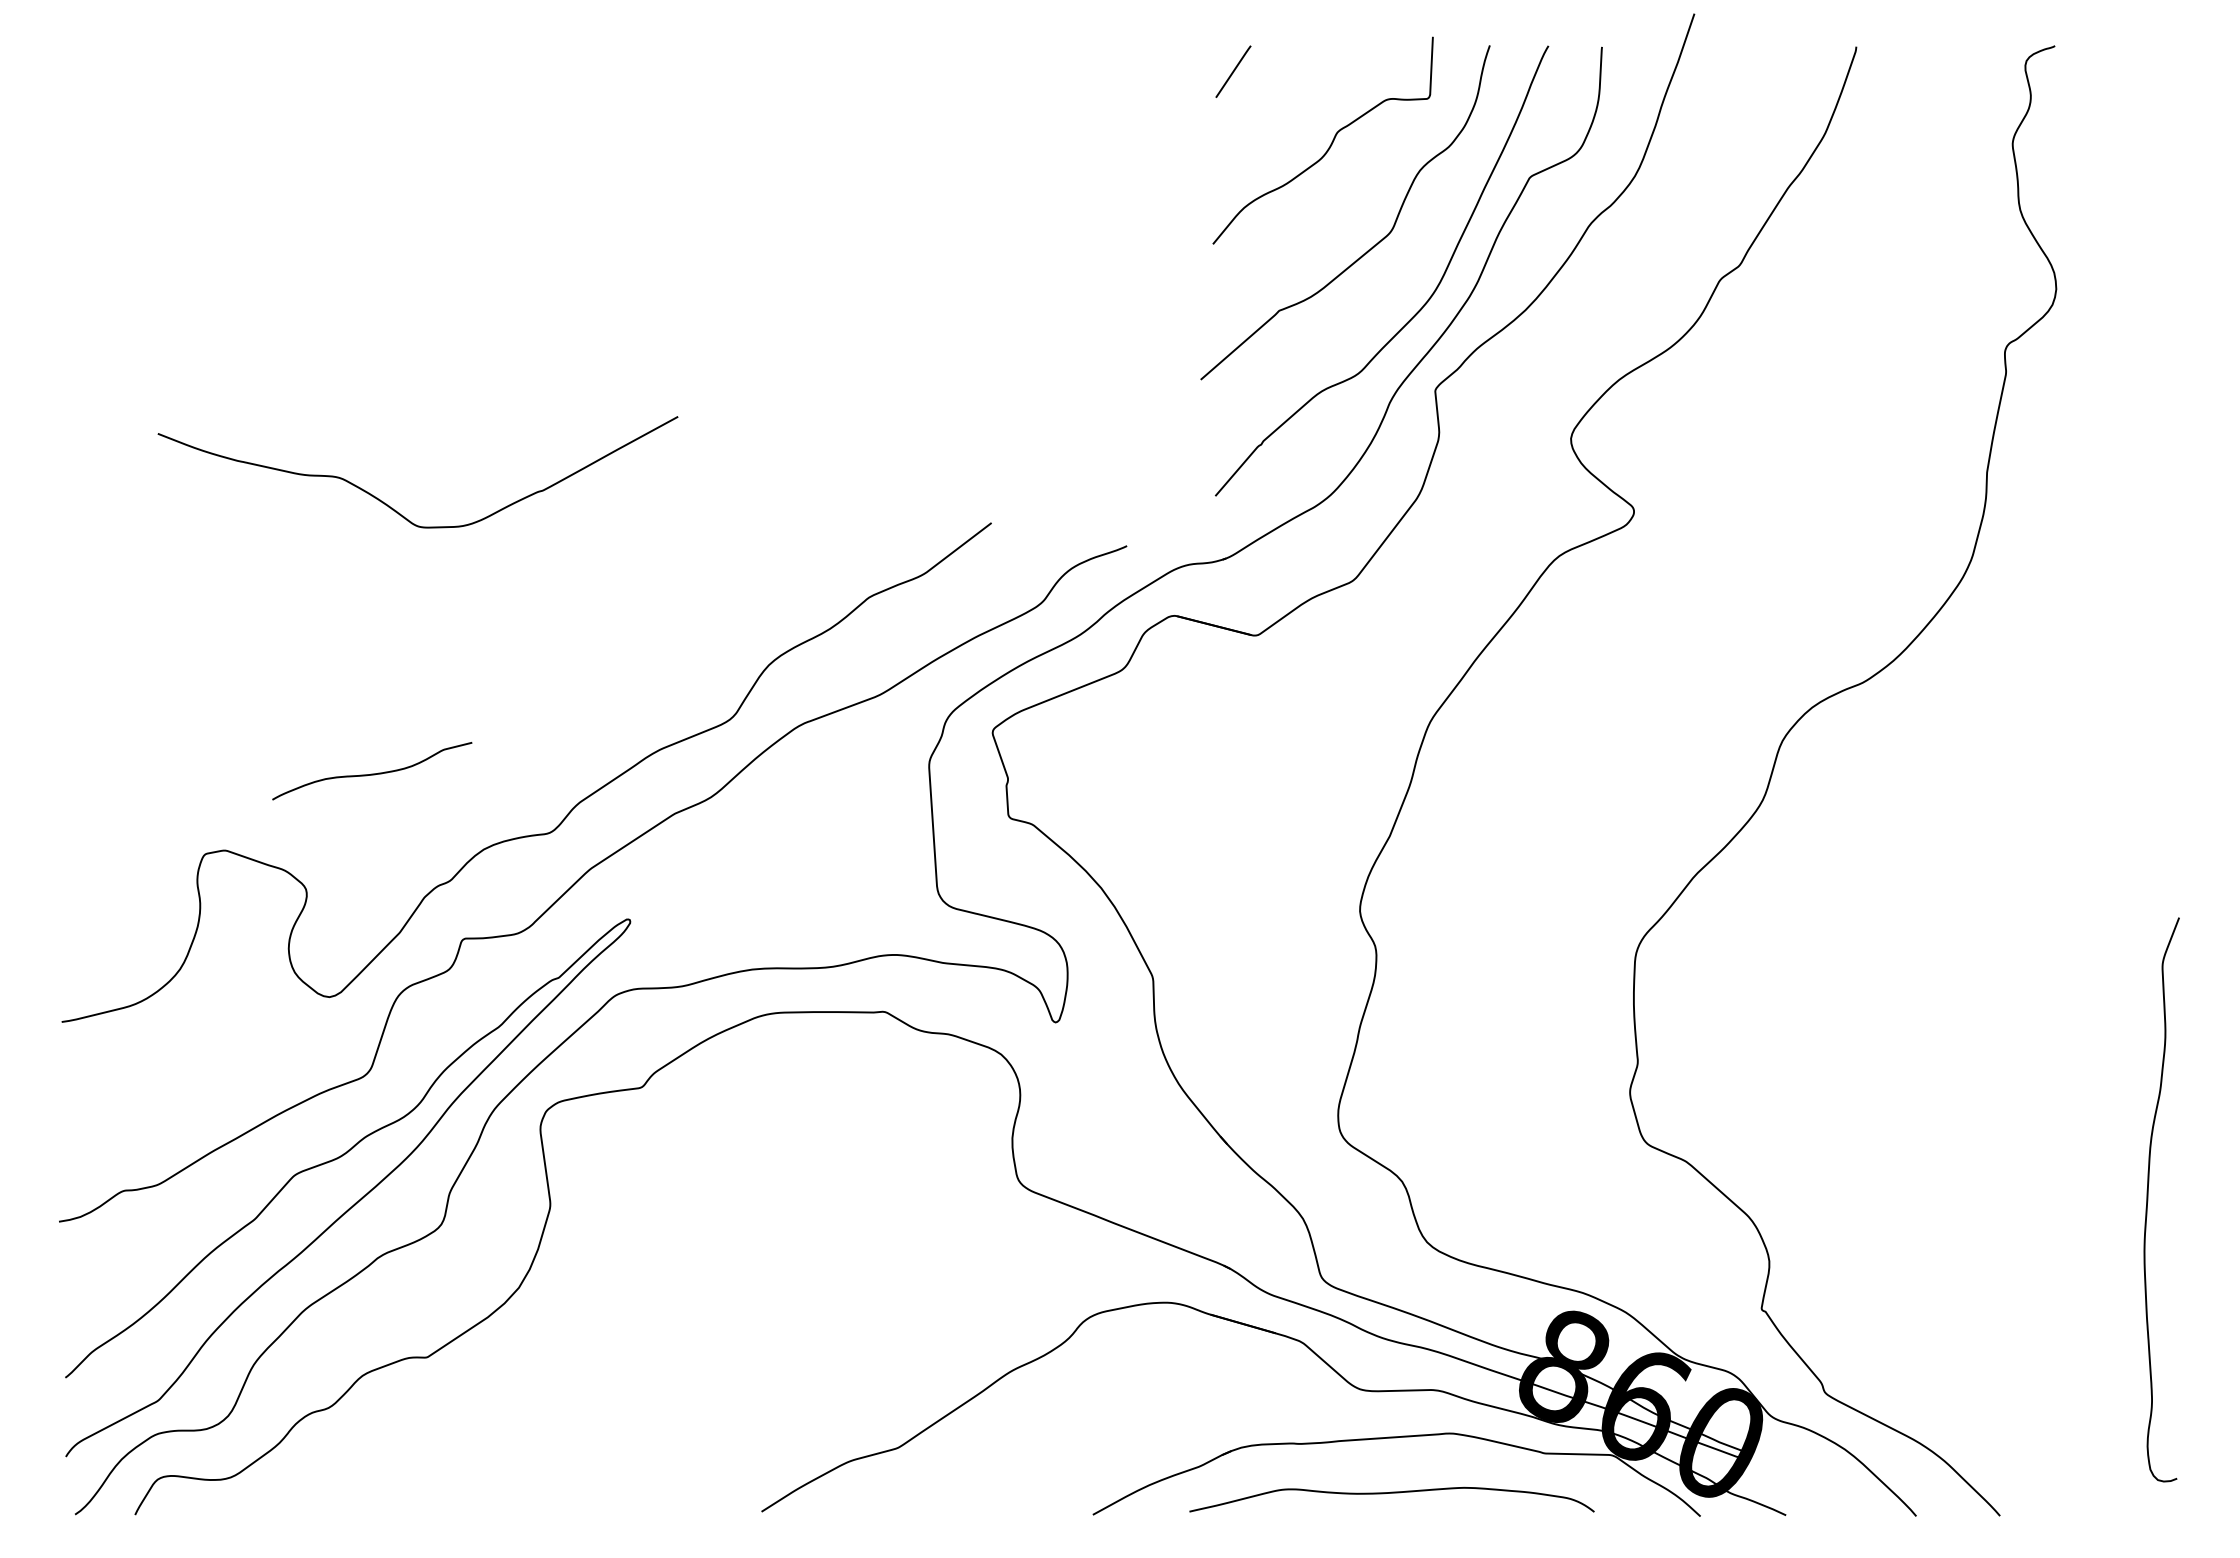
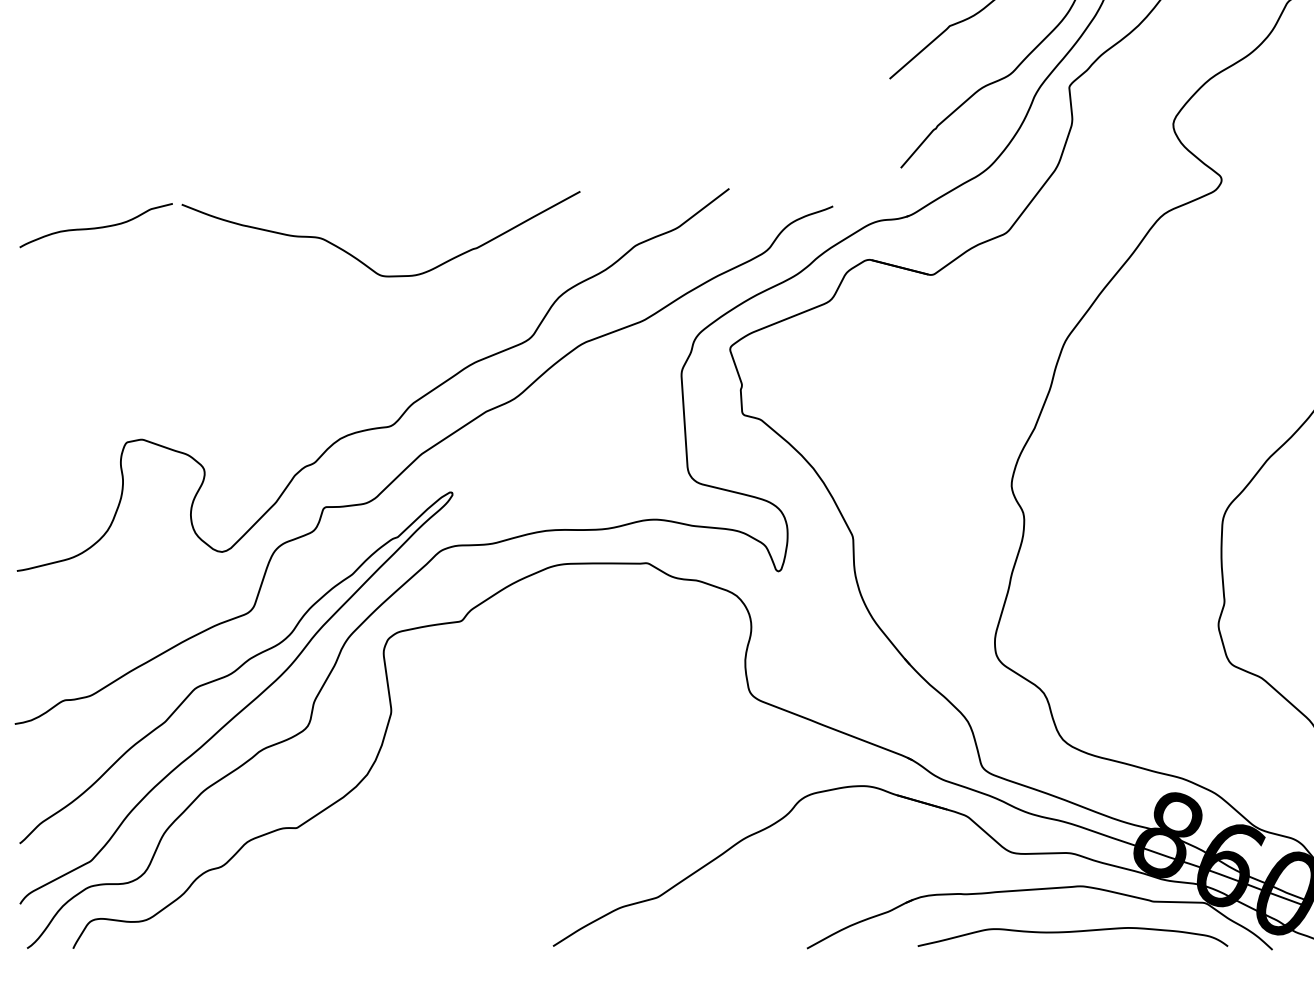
curve: (392, 507) -> (361, 261), moved
curve: (372, 773) -> (96, 227), moved
curve: (1391, 1493) -> (1072, 932), moved

